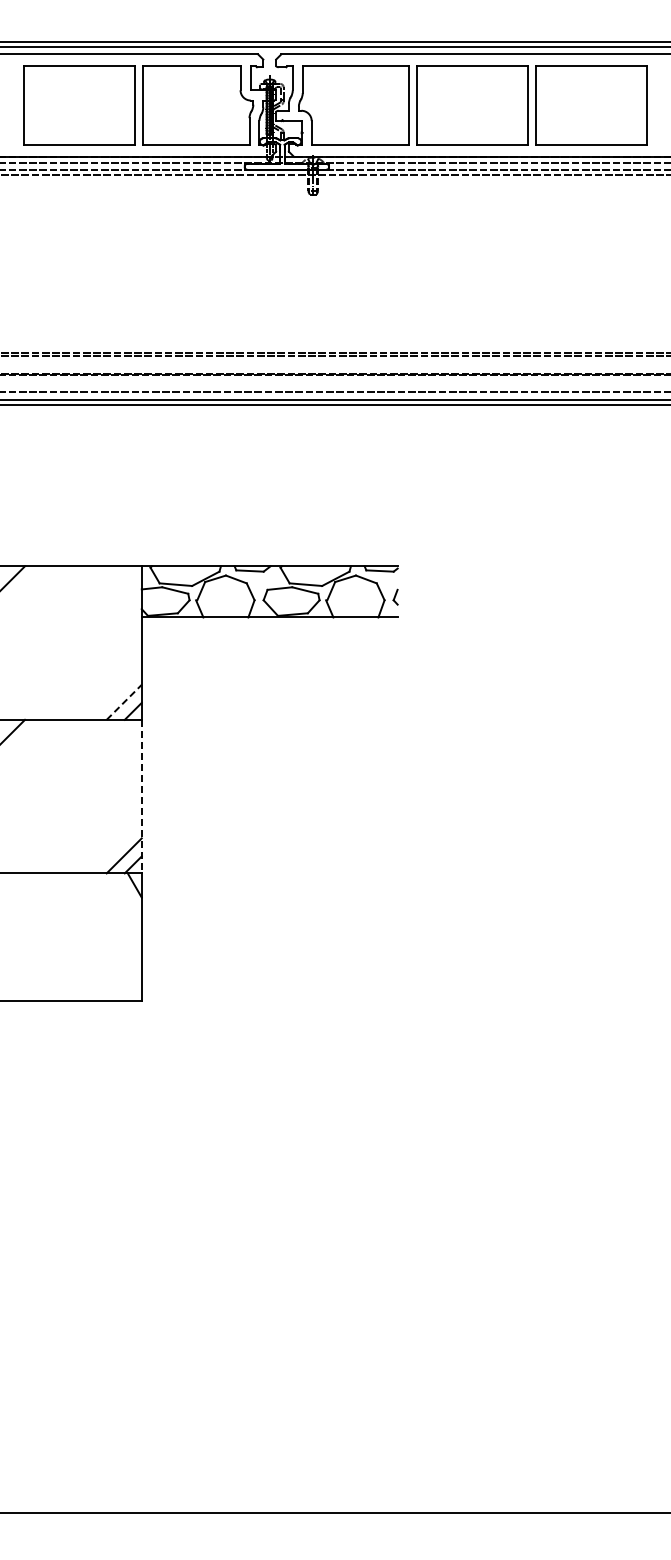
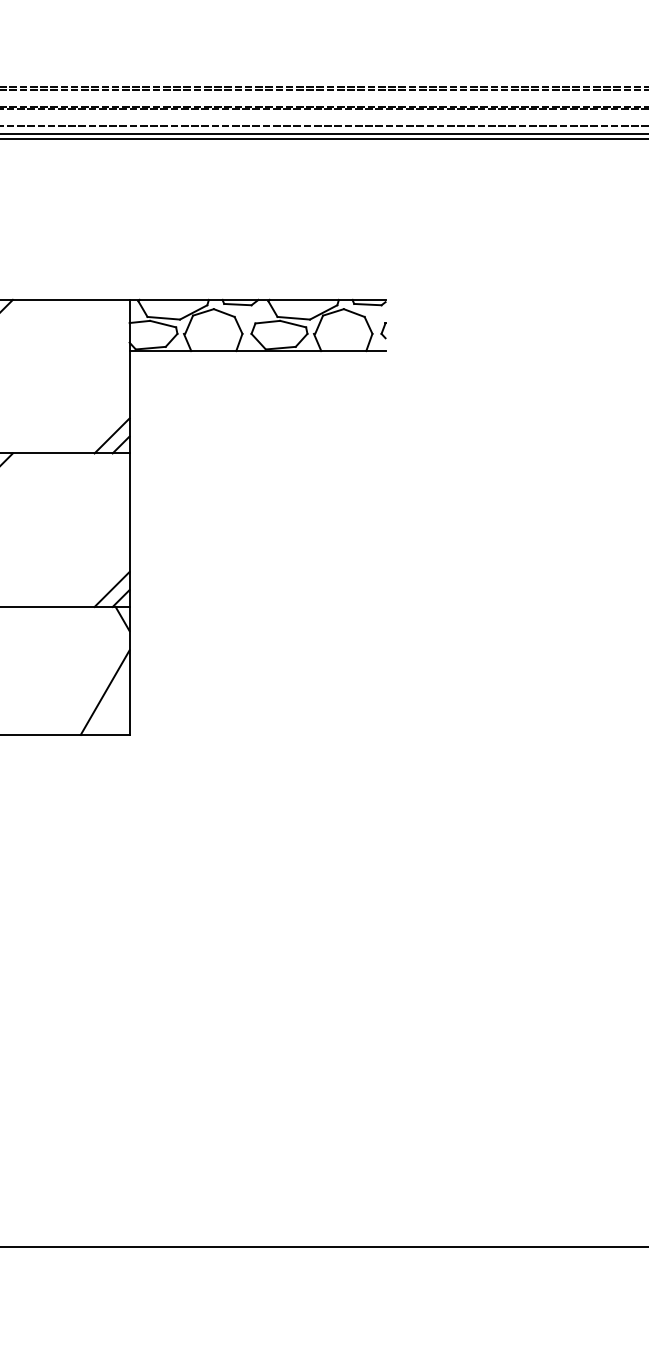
line: (124, 702) -> (112, 436), dashed -> solid
line: (141, 796) -> (129, 530), dashed -> solid
line: (116, 958) -> (104, 692), added

